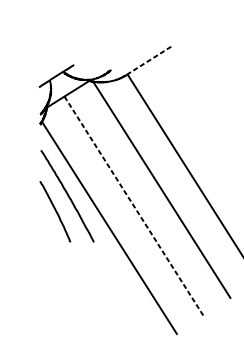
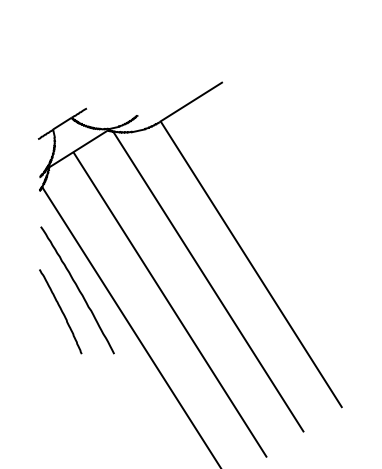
line: (149, 59) -> (191, 101), dashed -> solid
line: (134, 206) -> (170, 304), dashed -> solid

